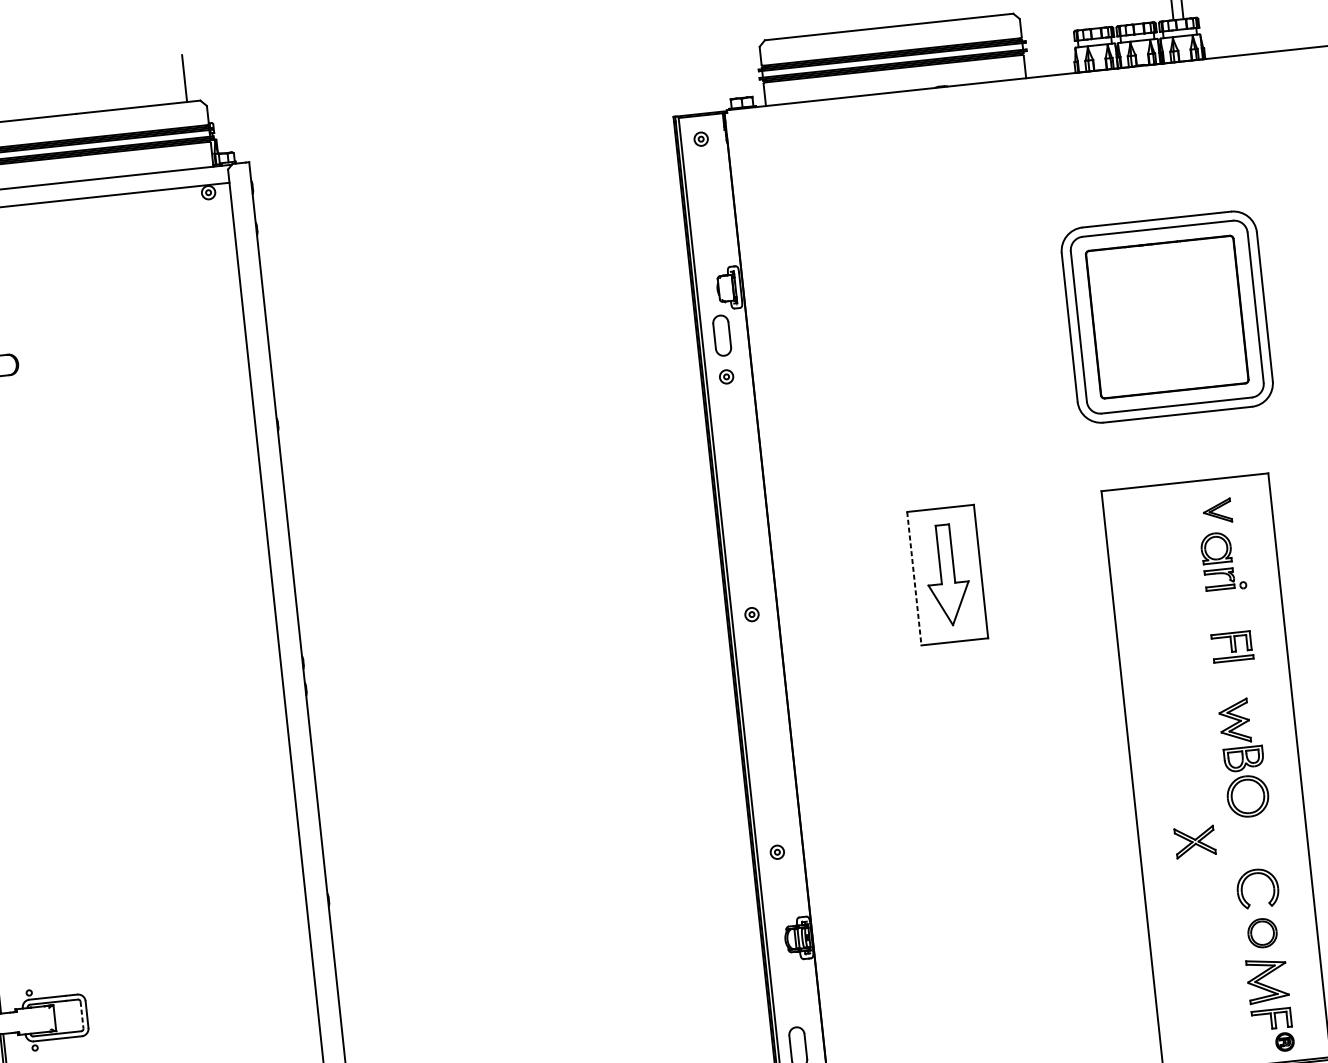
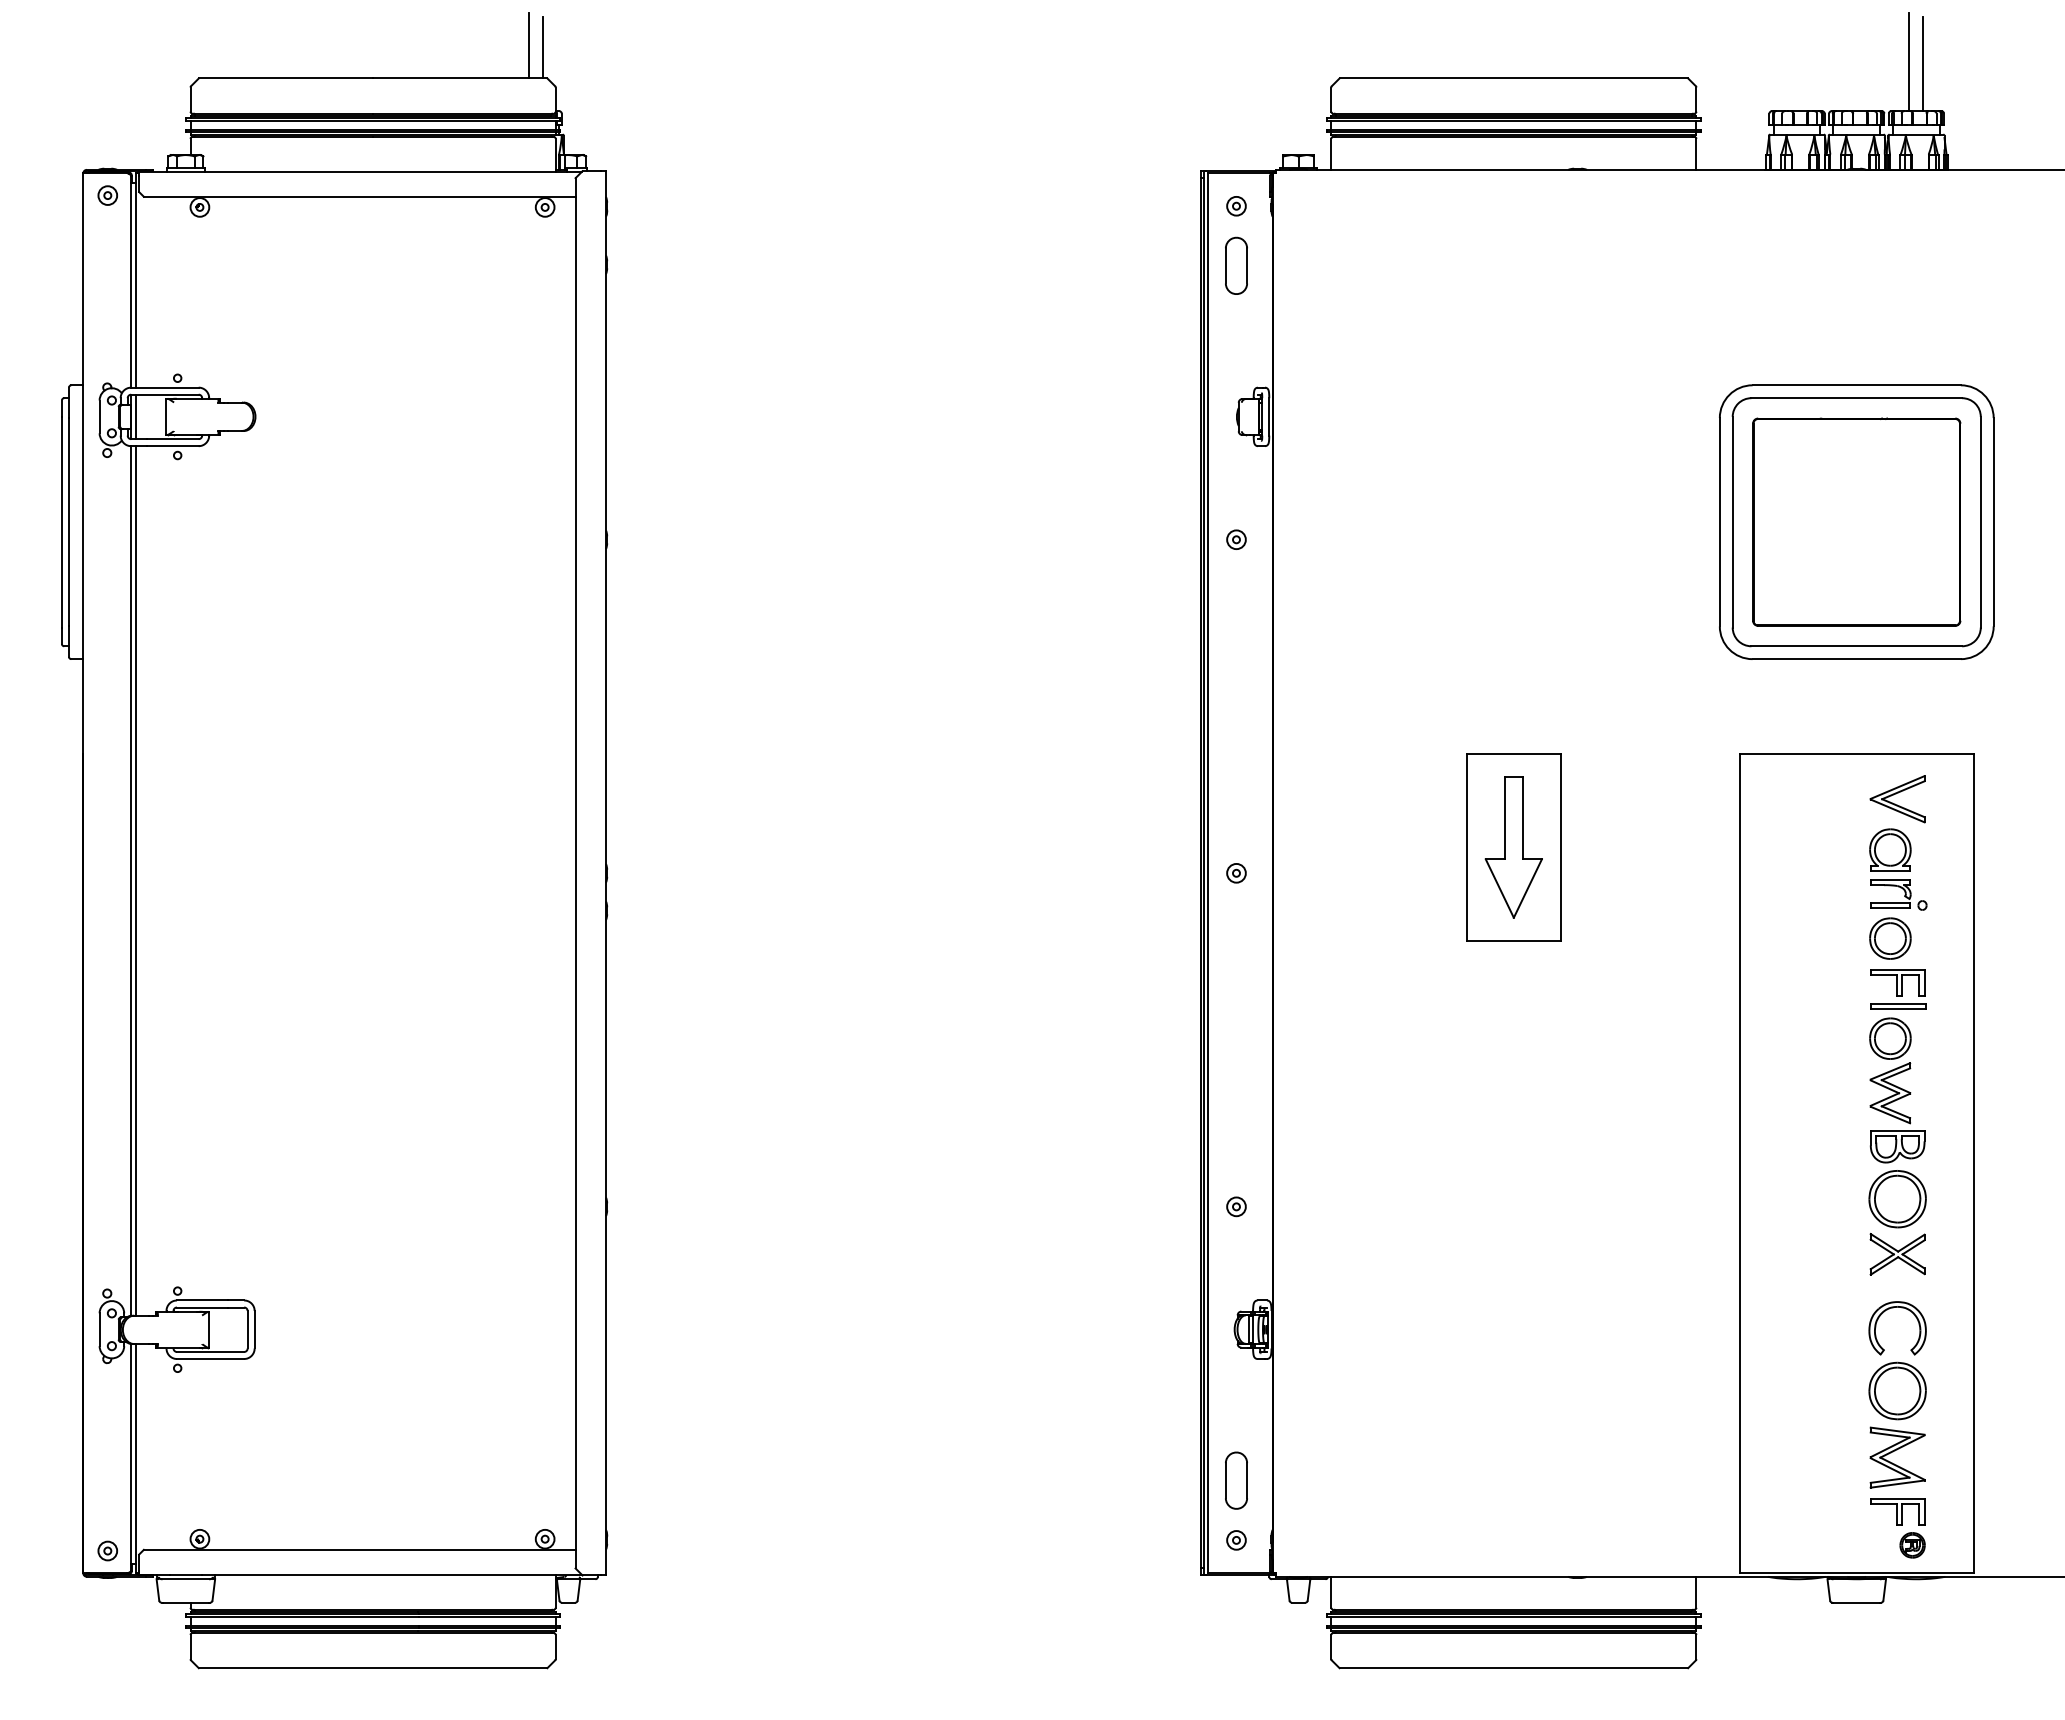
line: (194, 78) -> (542, 47), added
part: (722, 335) -> (1236, 265), moved
part: (1217, 511) -> (1897, 799), size x1.43
line: (914, 578) -> (1467, 847), dashed -> solid
part: (1223, 611) -> (1890, 938), added
part: (1230, 682) -> (1890, 1038), added
part: (1195, 841) -> (1897, 1254), moved
part: (1262, 932) -> (1897, 1390), size x1.43
line: (81, 1015) -> (247, 1329), dashed -> solid

